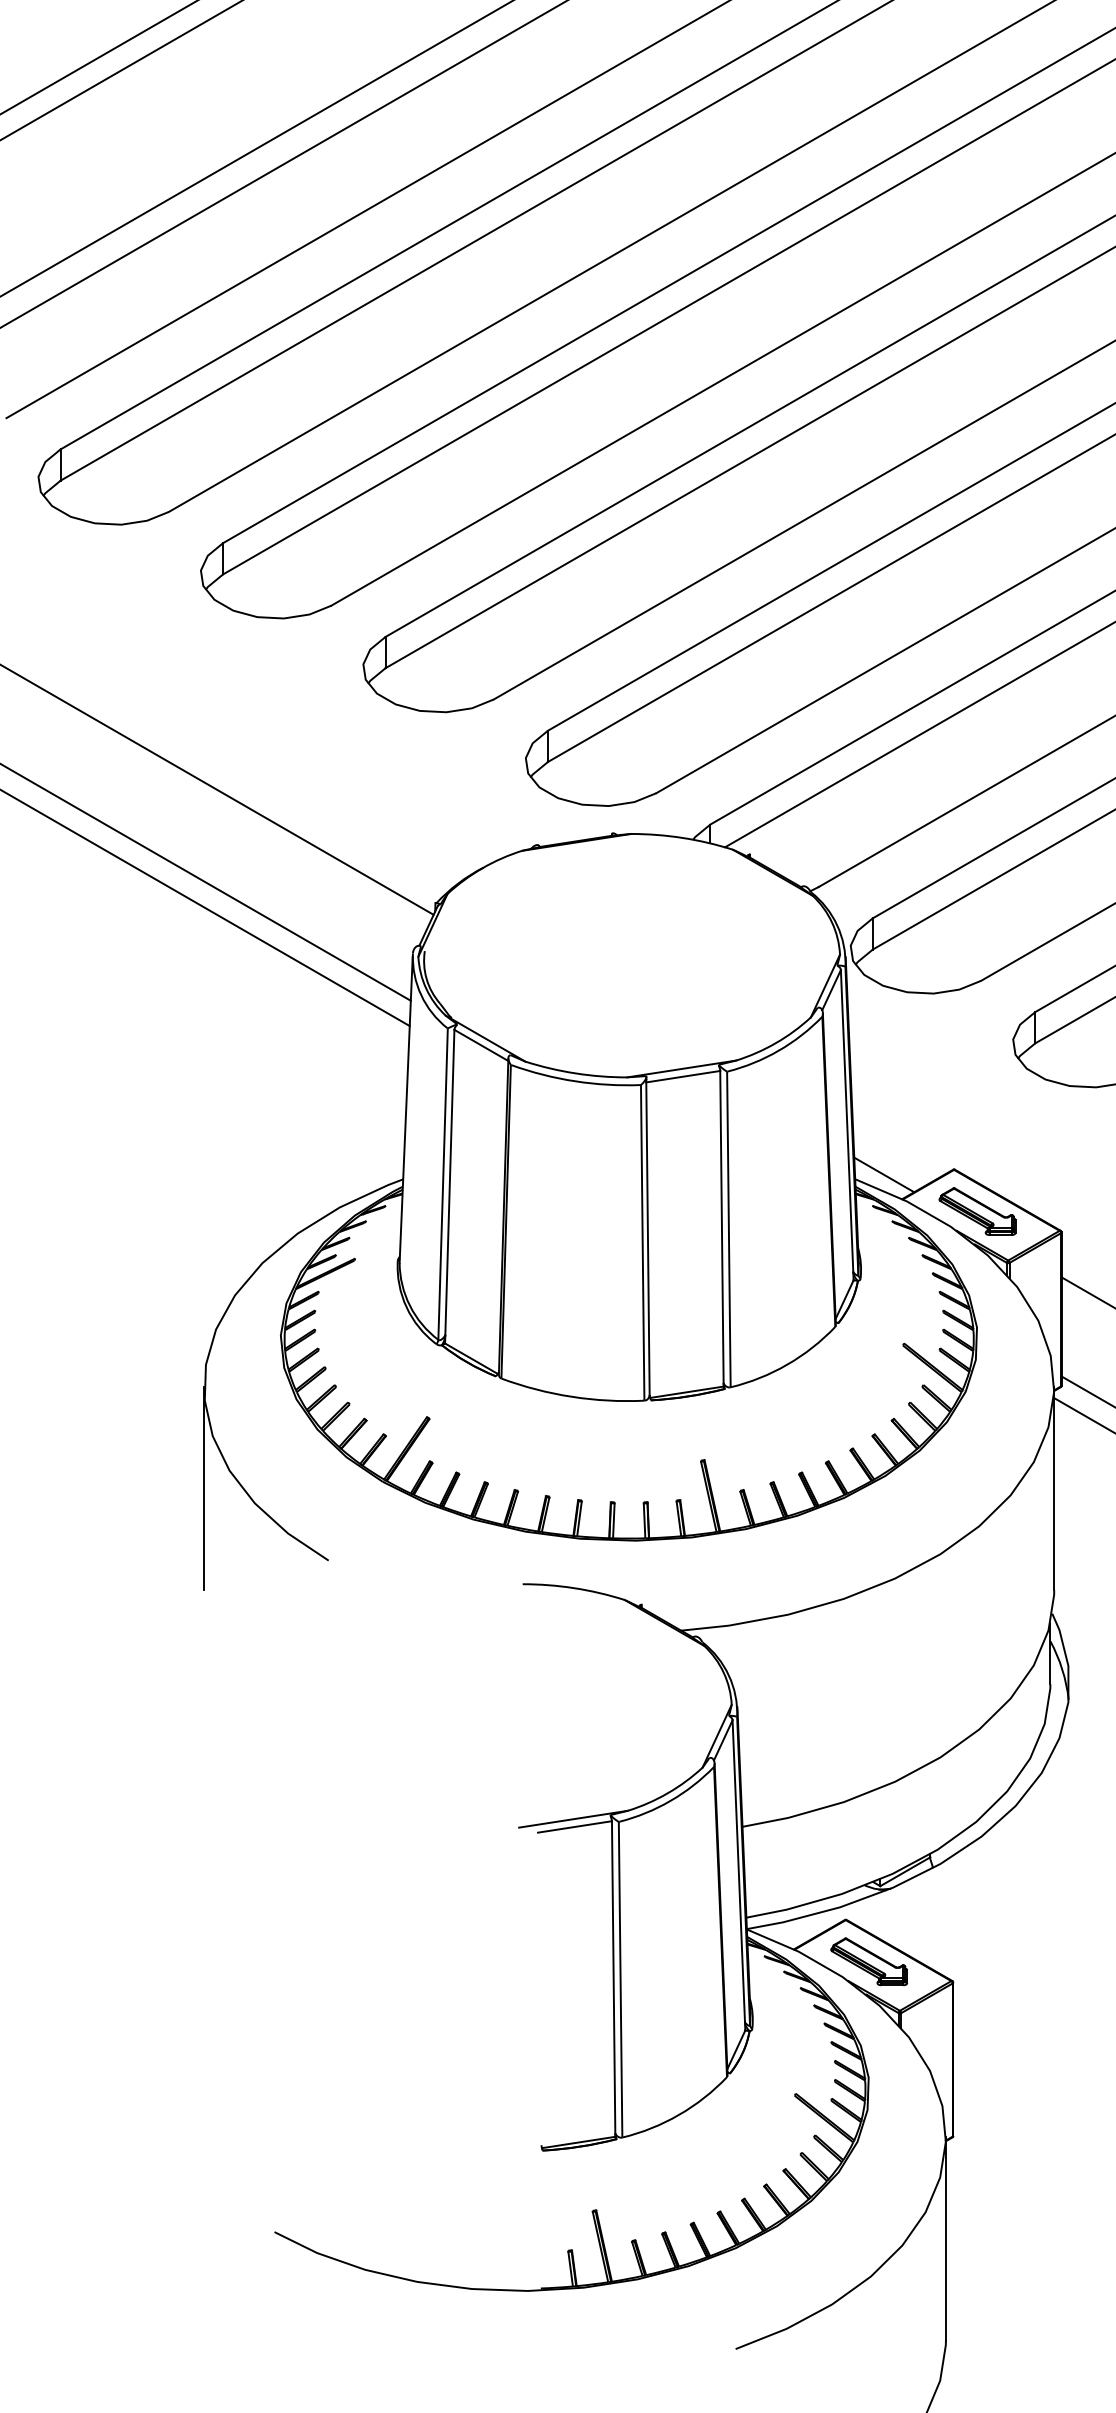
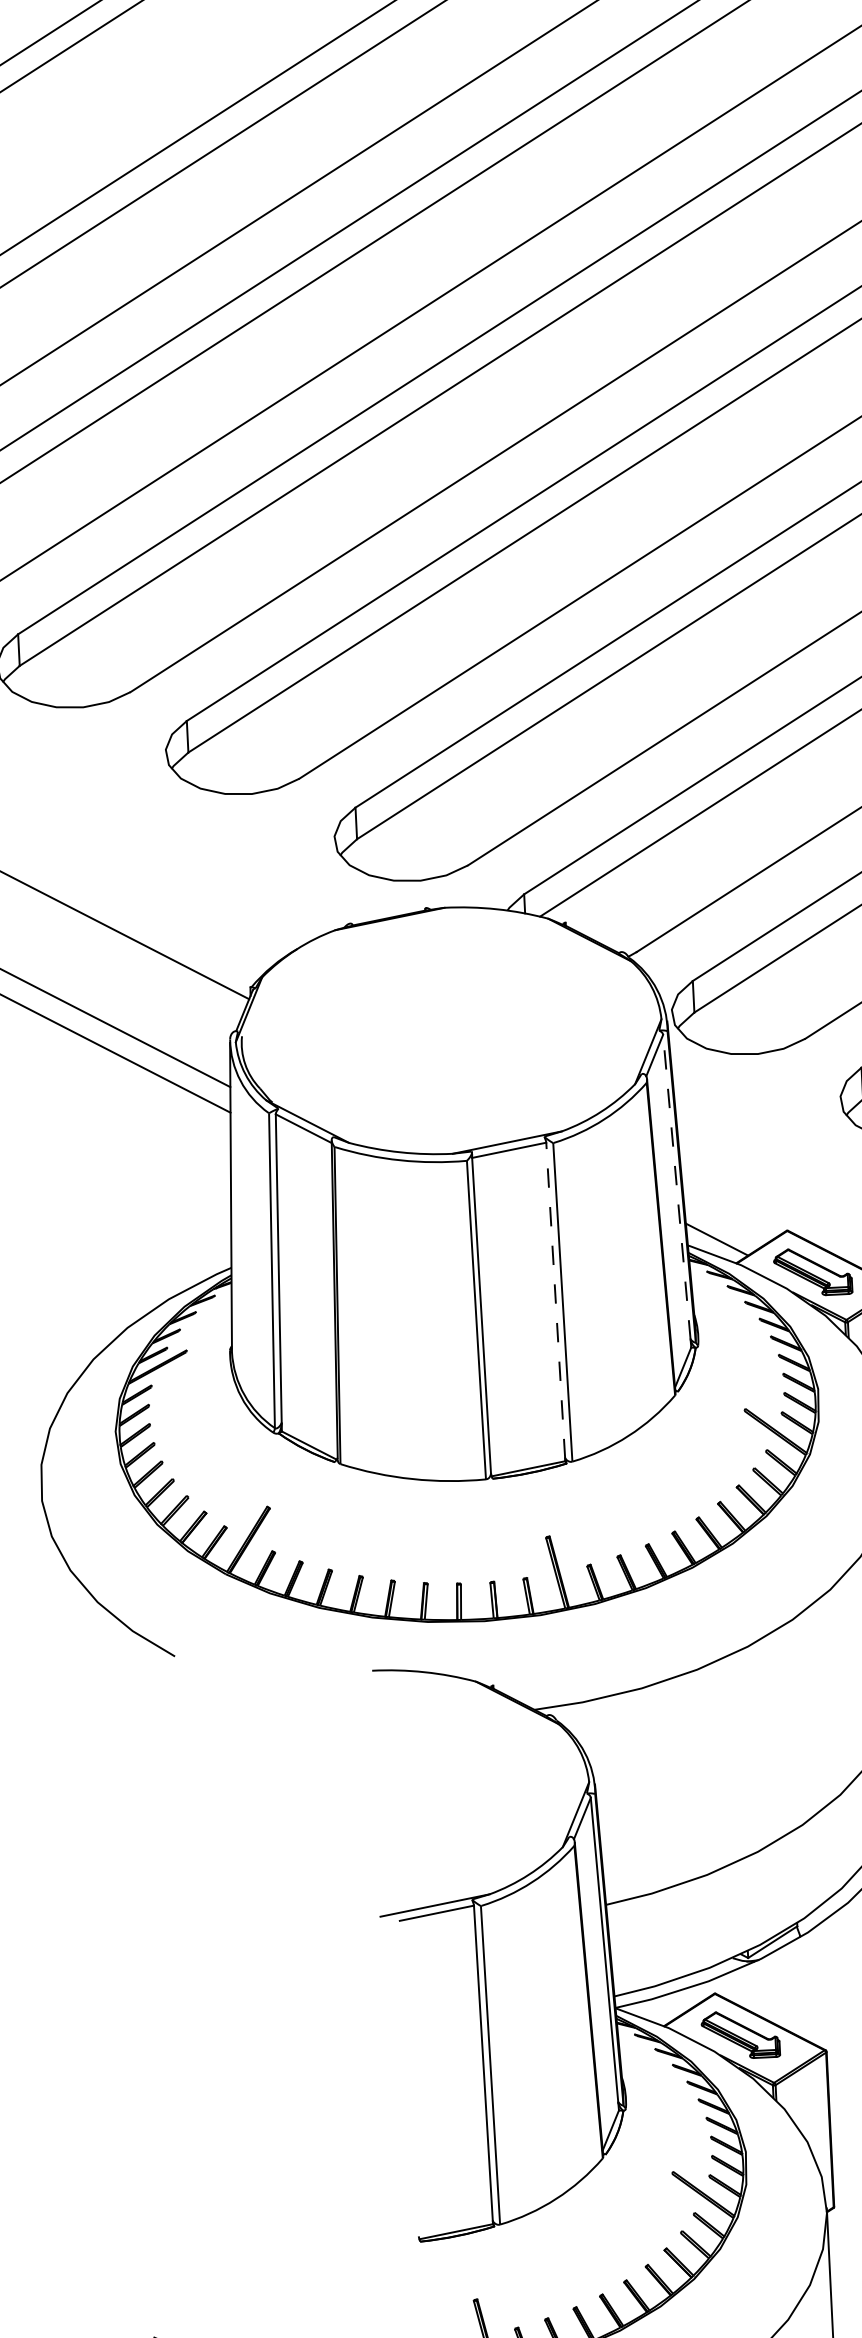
line: (847, 1120) -> (677, 1186), solid -> dashed
line: (721, 1226) -> (555, 1299), solid -> dashed
line: (204, 1488) -> (46, 1589), removed

